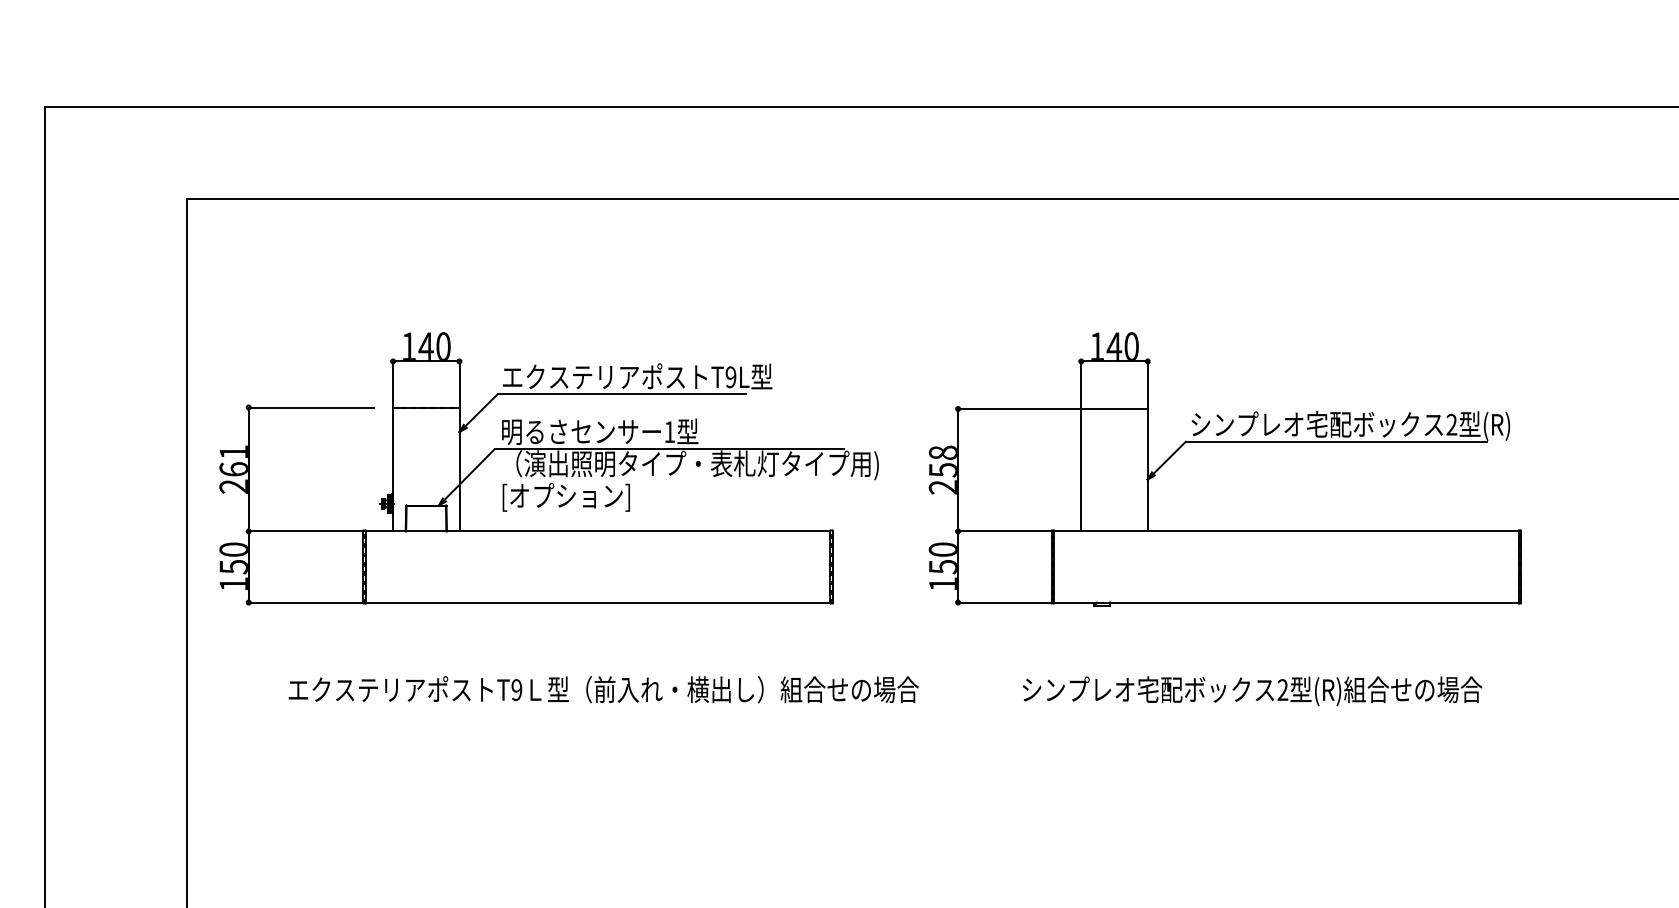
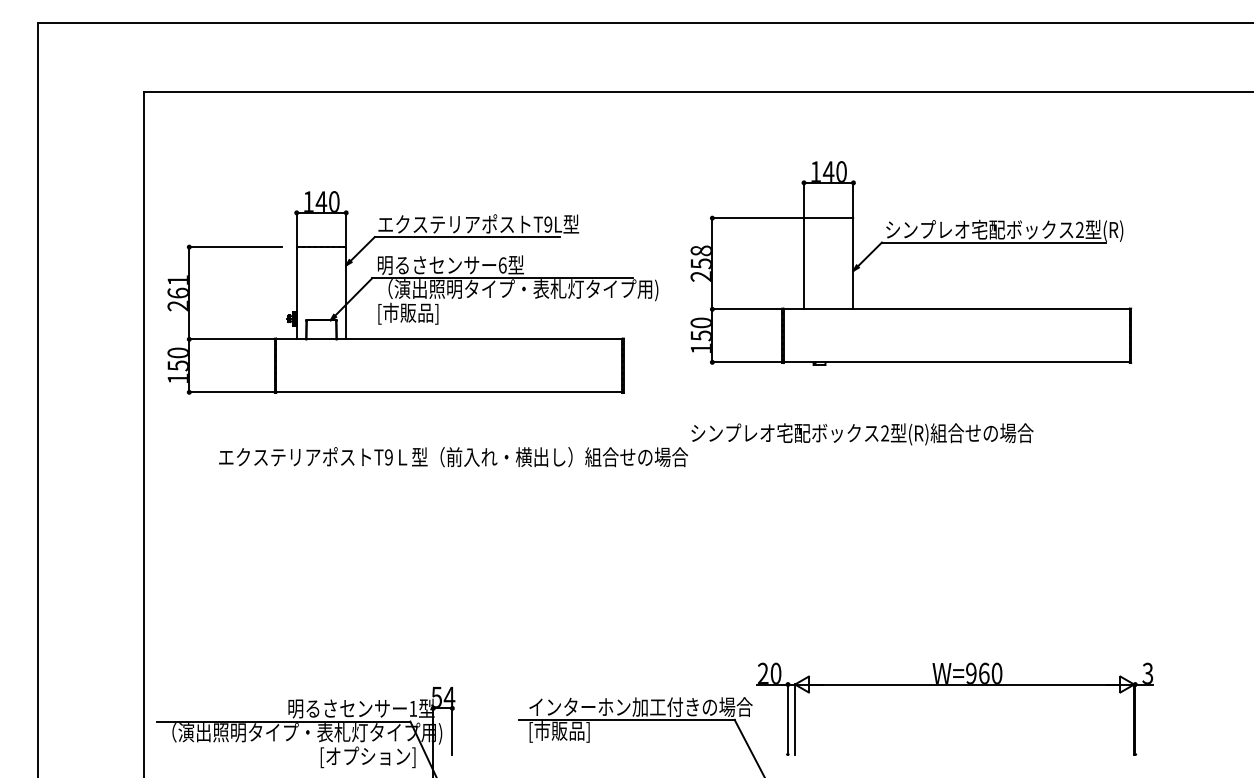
text: (669, 432) -> (502, 265), 1 -> 6
part: (1225, 442) -> (911, 243), moved
text: (570, 496) -> (428, 313), [オプション] -> [市販品]
text: (1252, 691) -> (862, 434), moved

